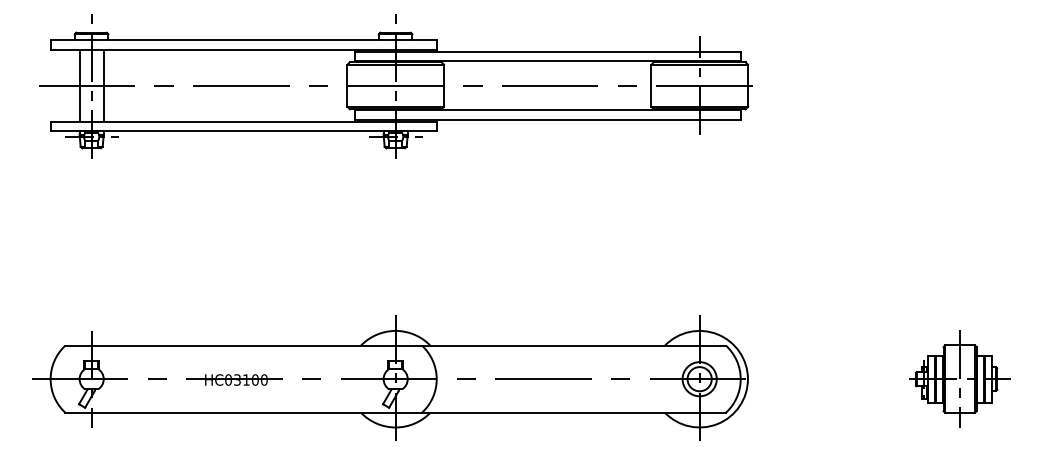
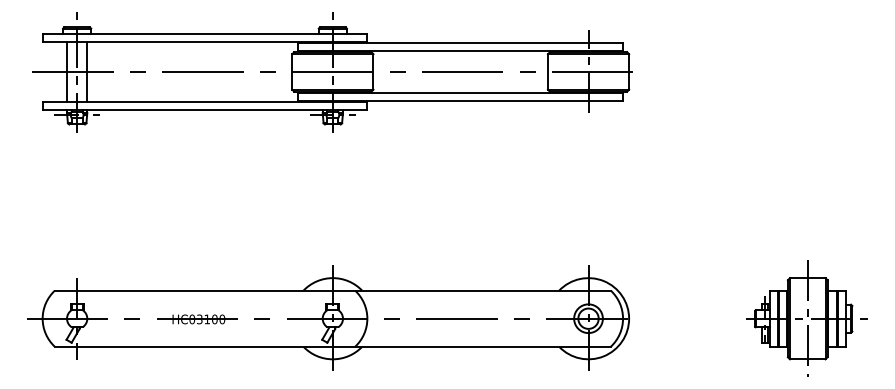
part: (958, 378) -> (806, 318), size x1.43

